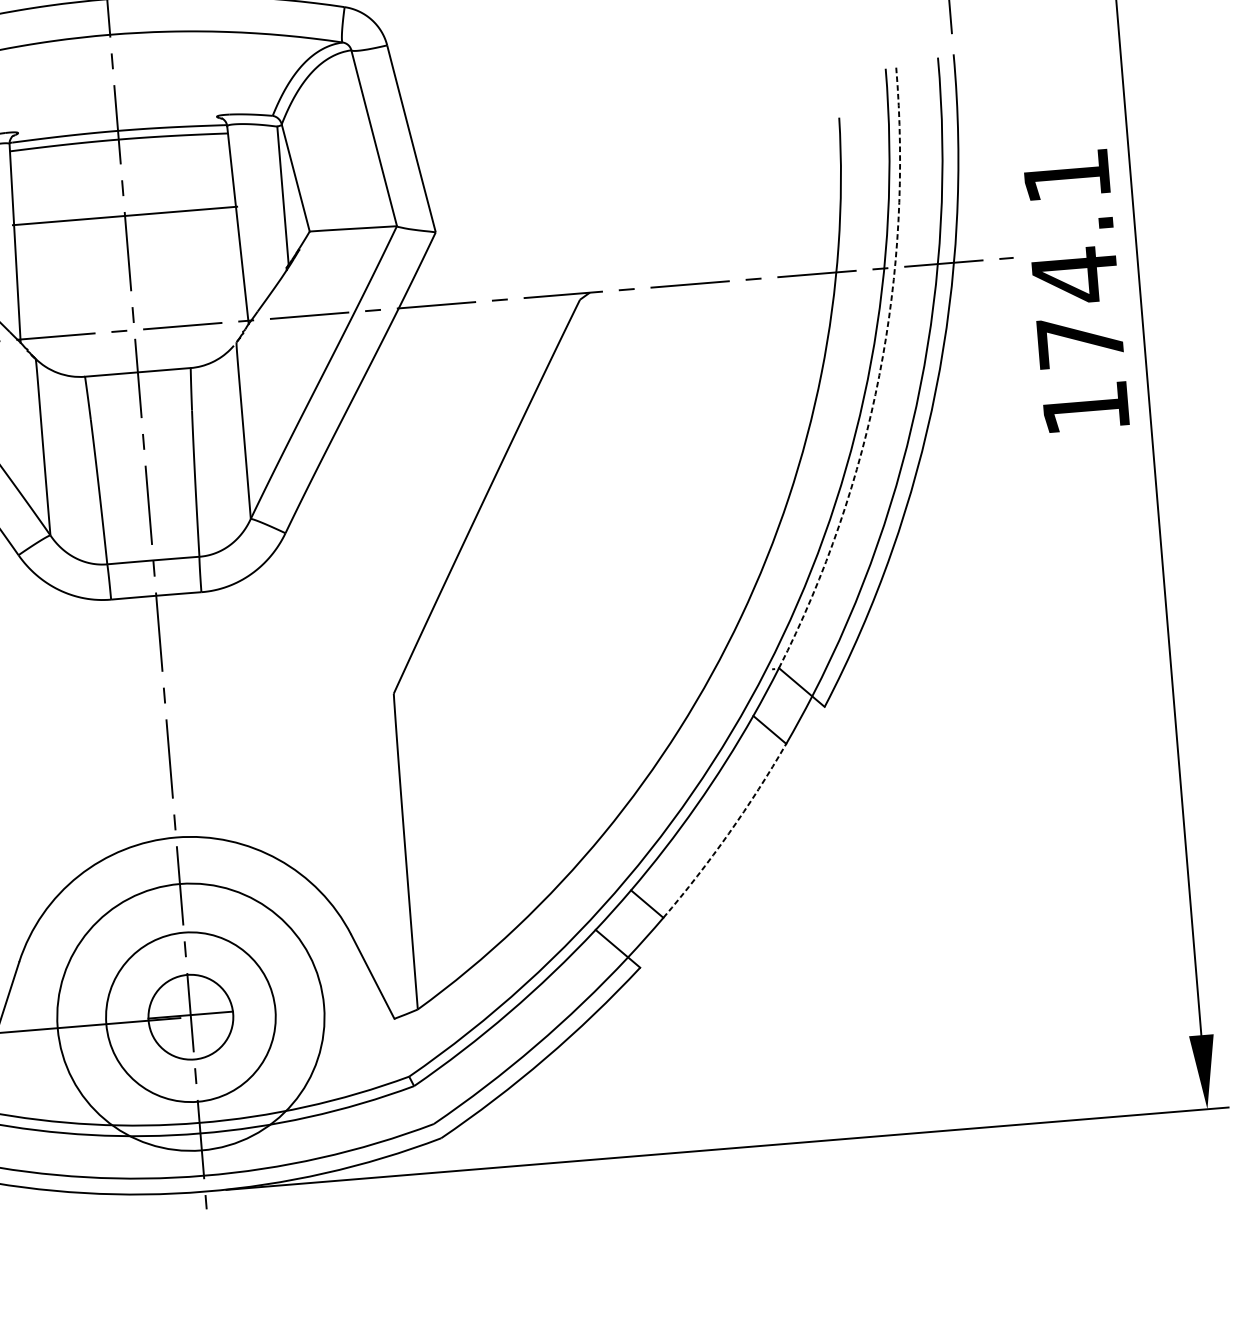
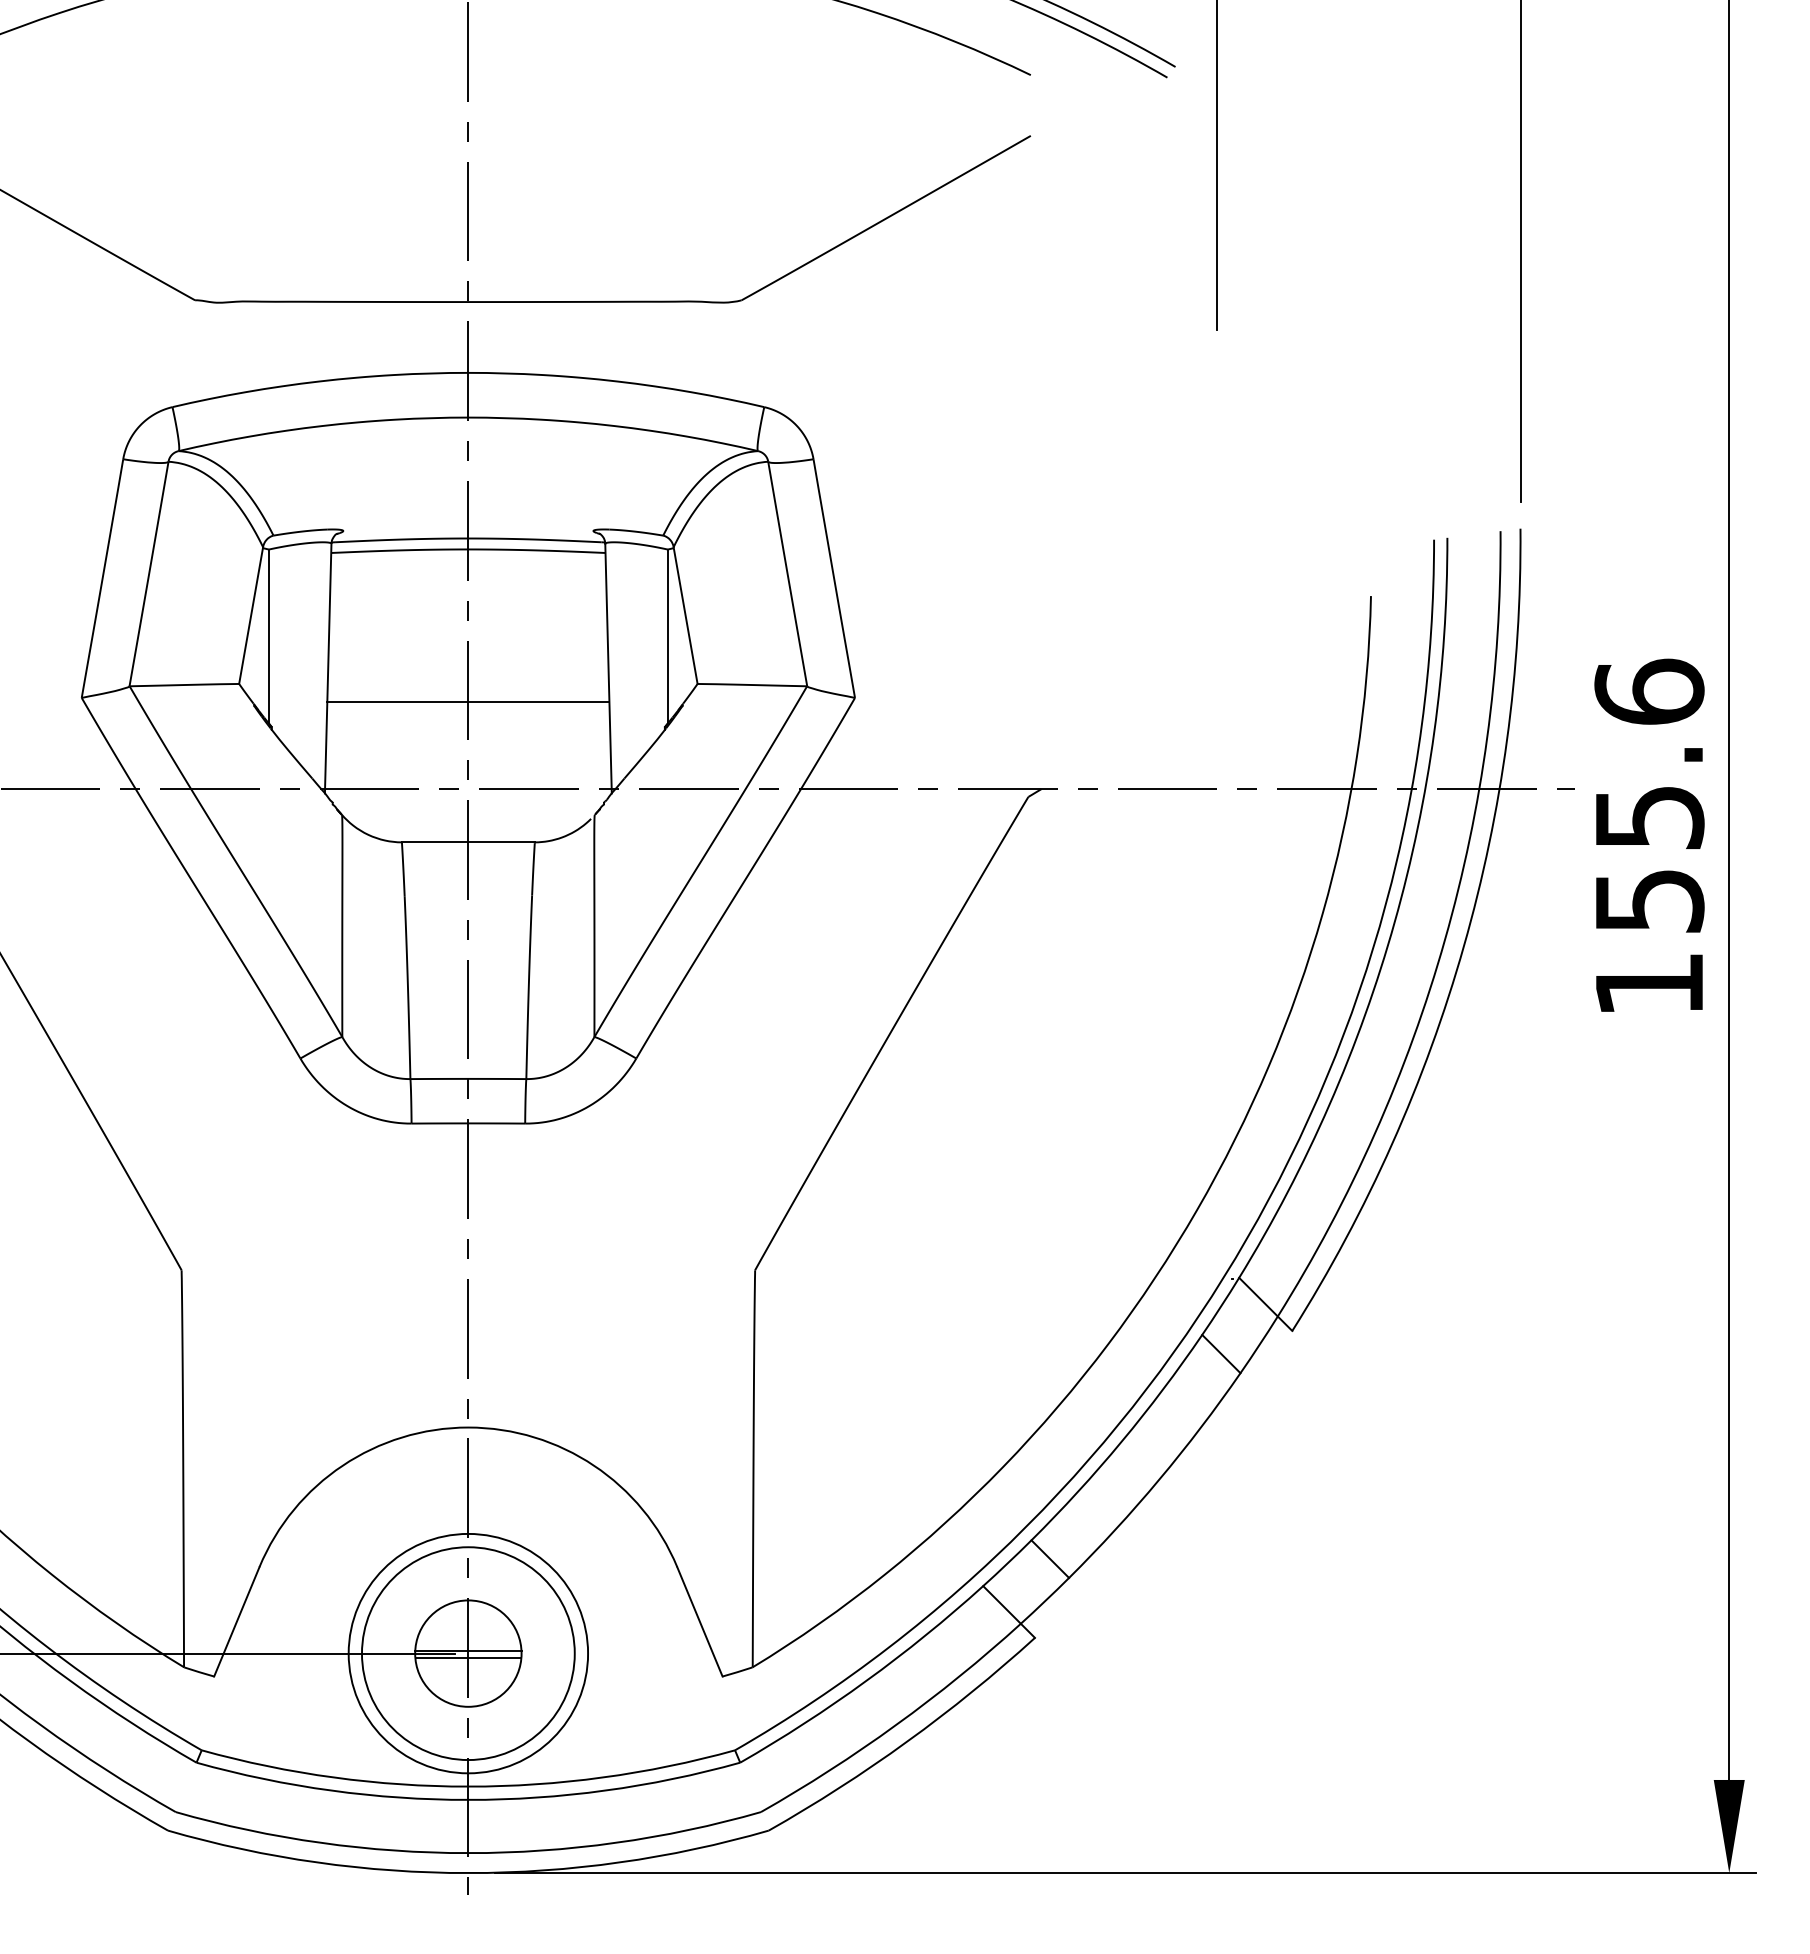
line: (125, 215) -> (468, 701), moved
text: (1073, 257) -> (1649, 795), 174.1 -> 155.6
arc: (879, 375) -> (1394, 922), dashed -> solid
arc: (728, 833) -> (1159, 1479), dashed -> solid
circle: (191, 1017) -> (468, 1653), size x0.71
line: (191, 1020) -> (468, 1657), added

